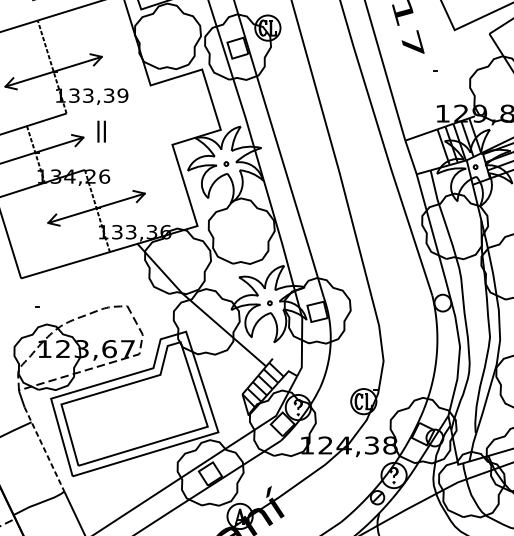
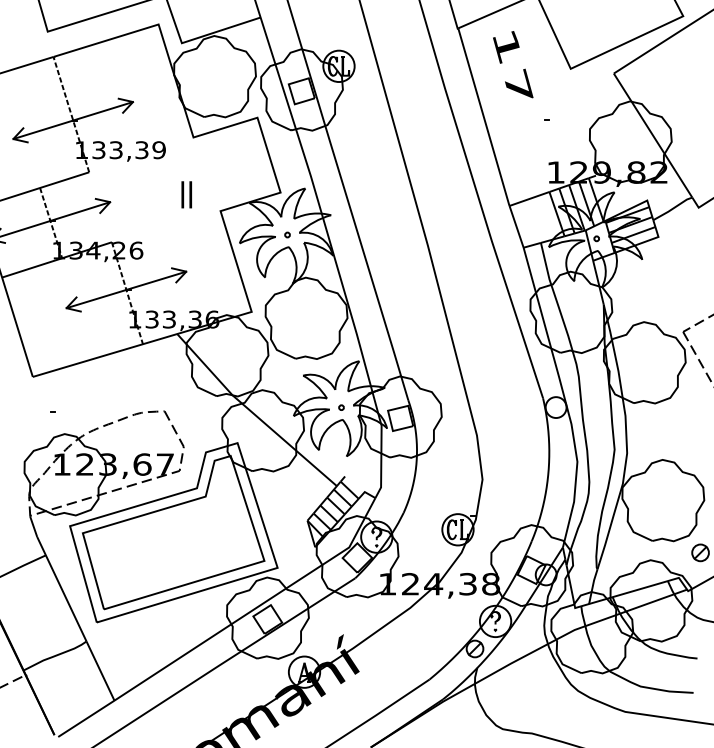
text: (101, 131) -> (186, 194), moved
line: (44, 449) -> (61, 589), dashed -> solid

